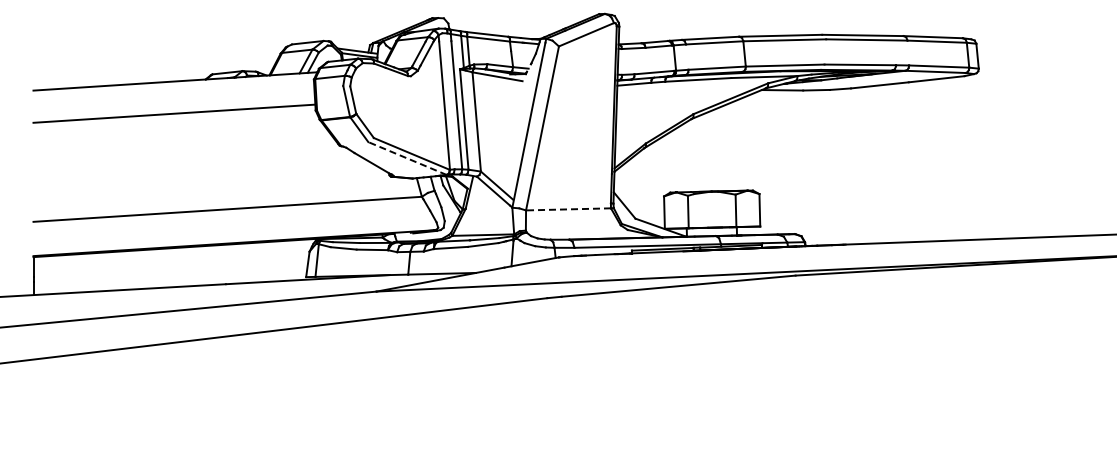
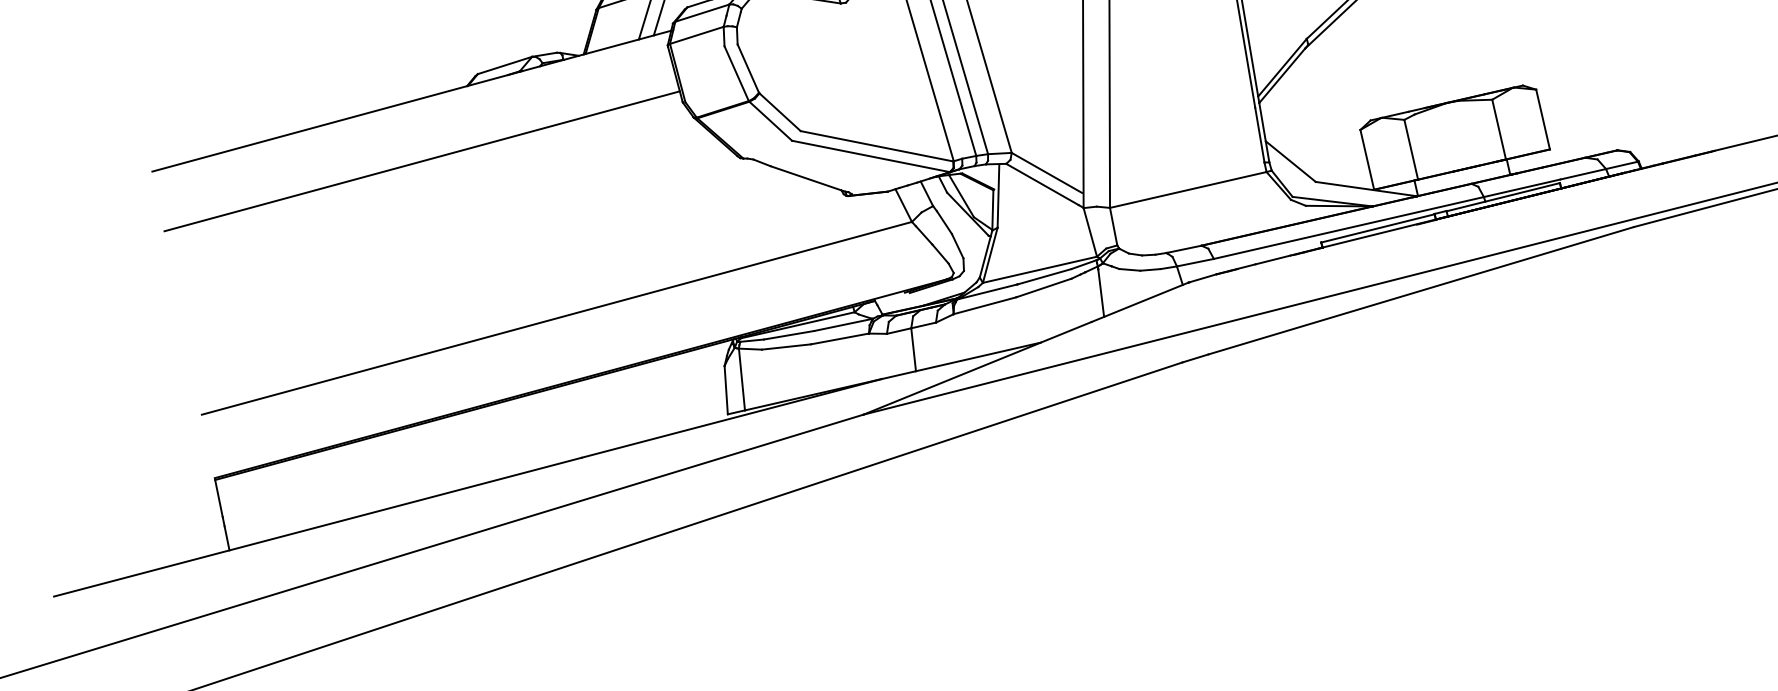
line: (407, 158) -> (870, 156), dashed -> solid
line: (568, 209) -> (1188, 190), dashed -> solid

